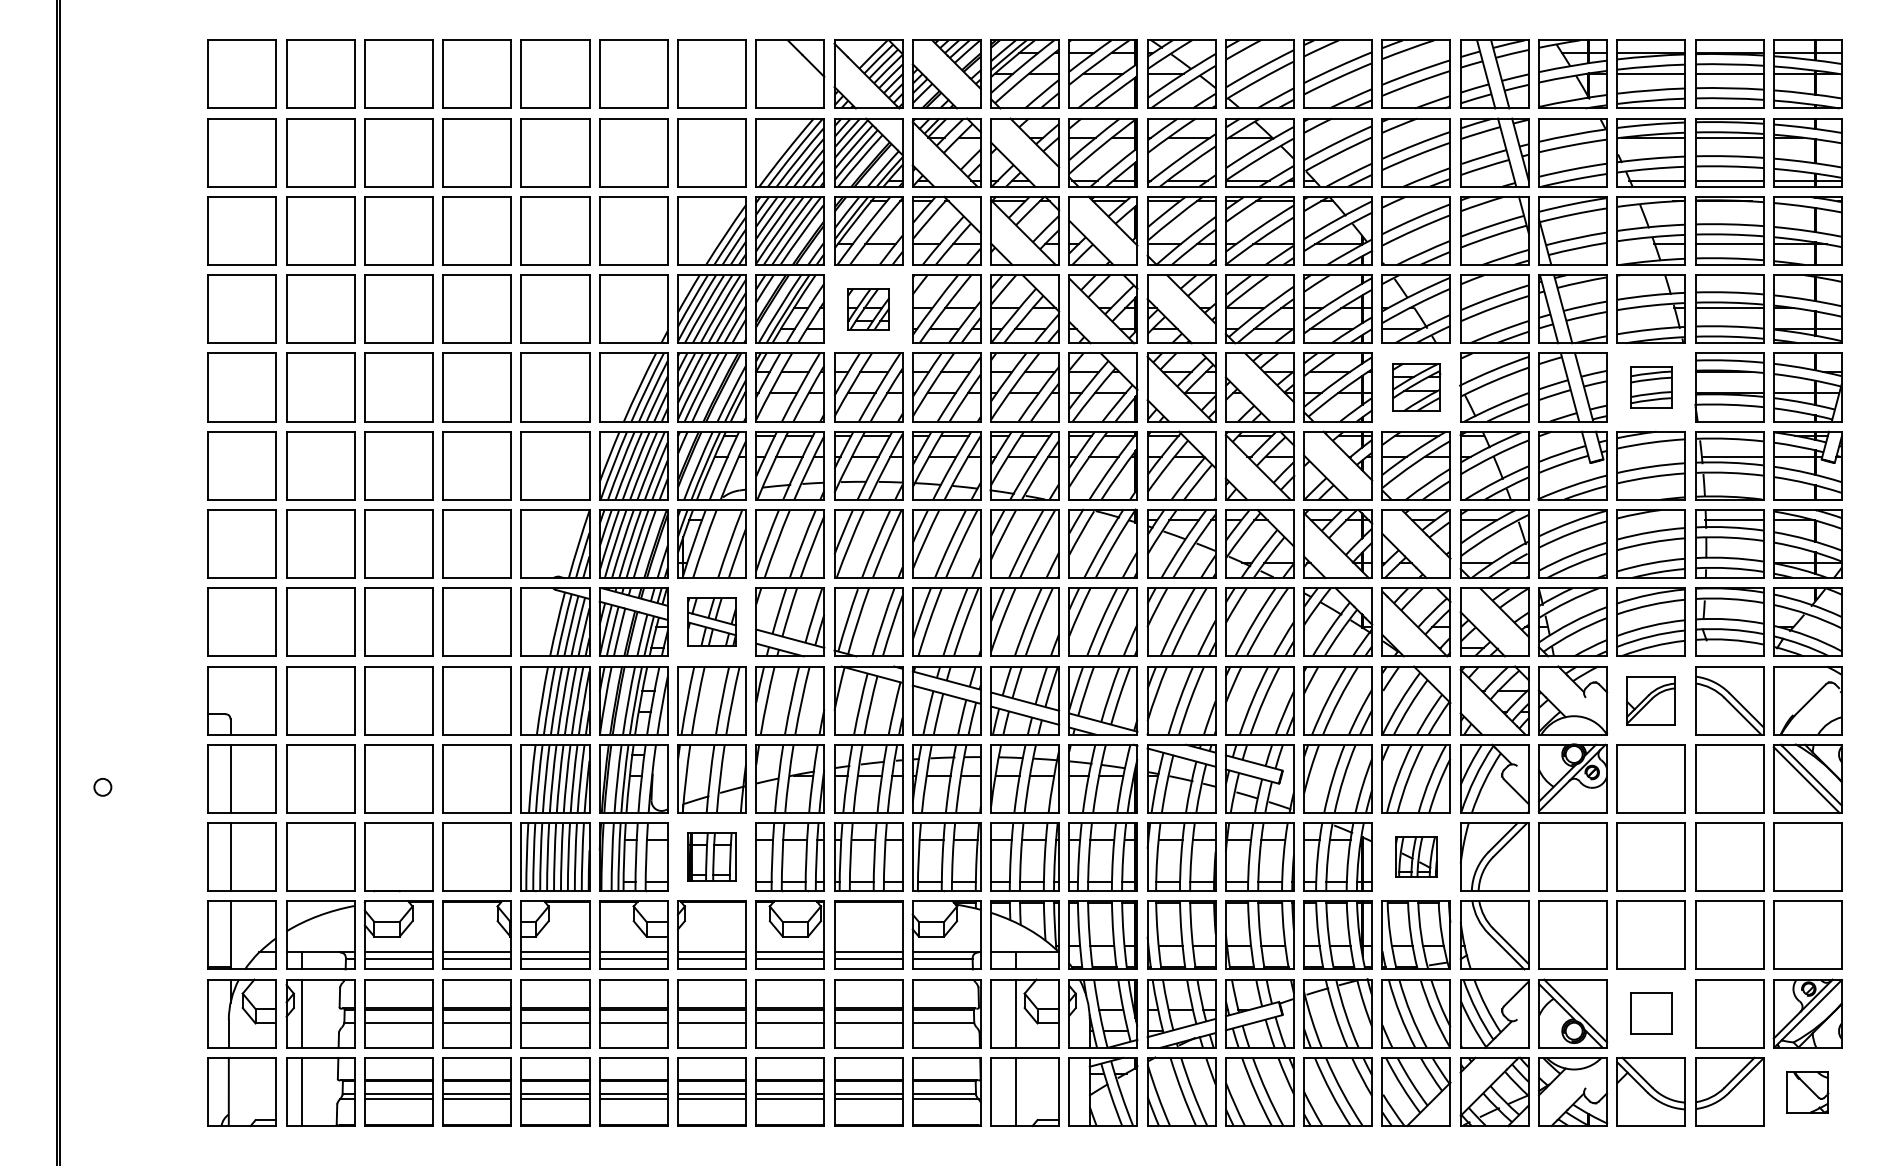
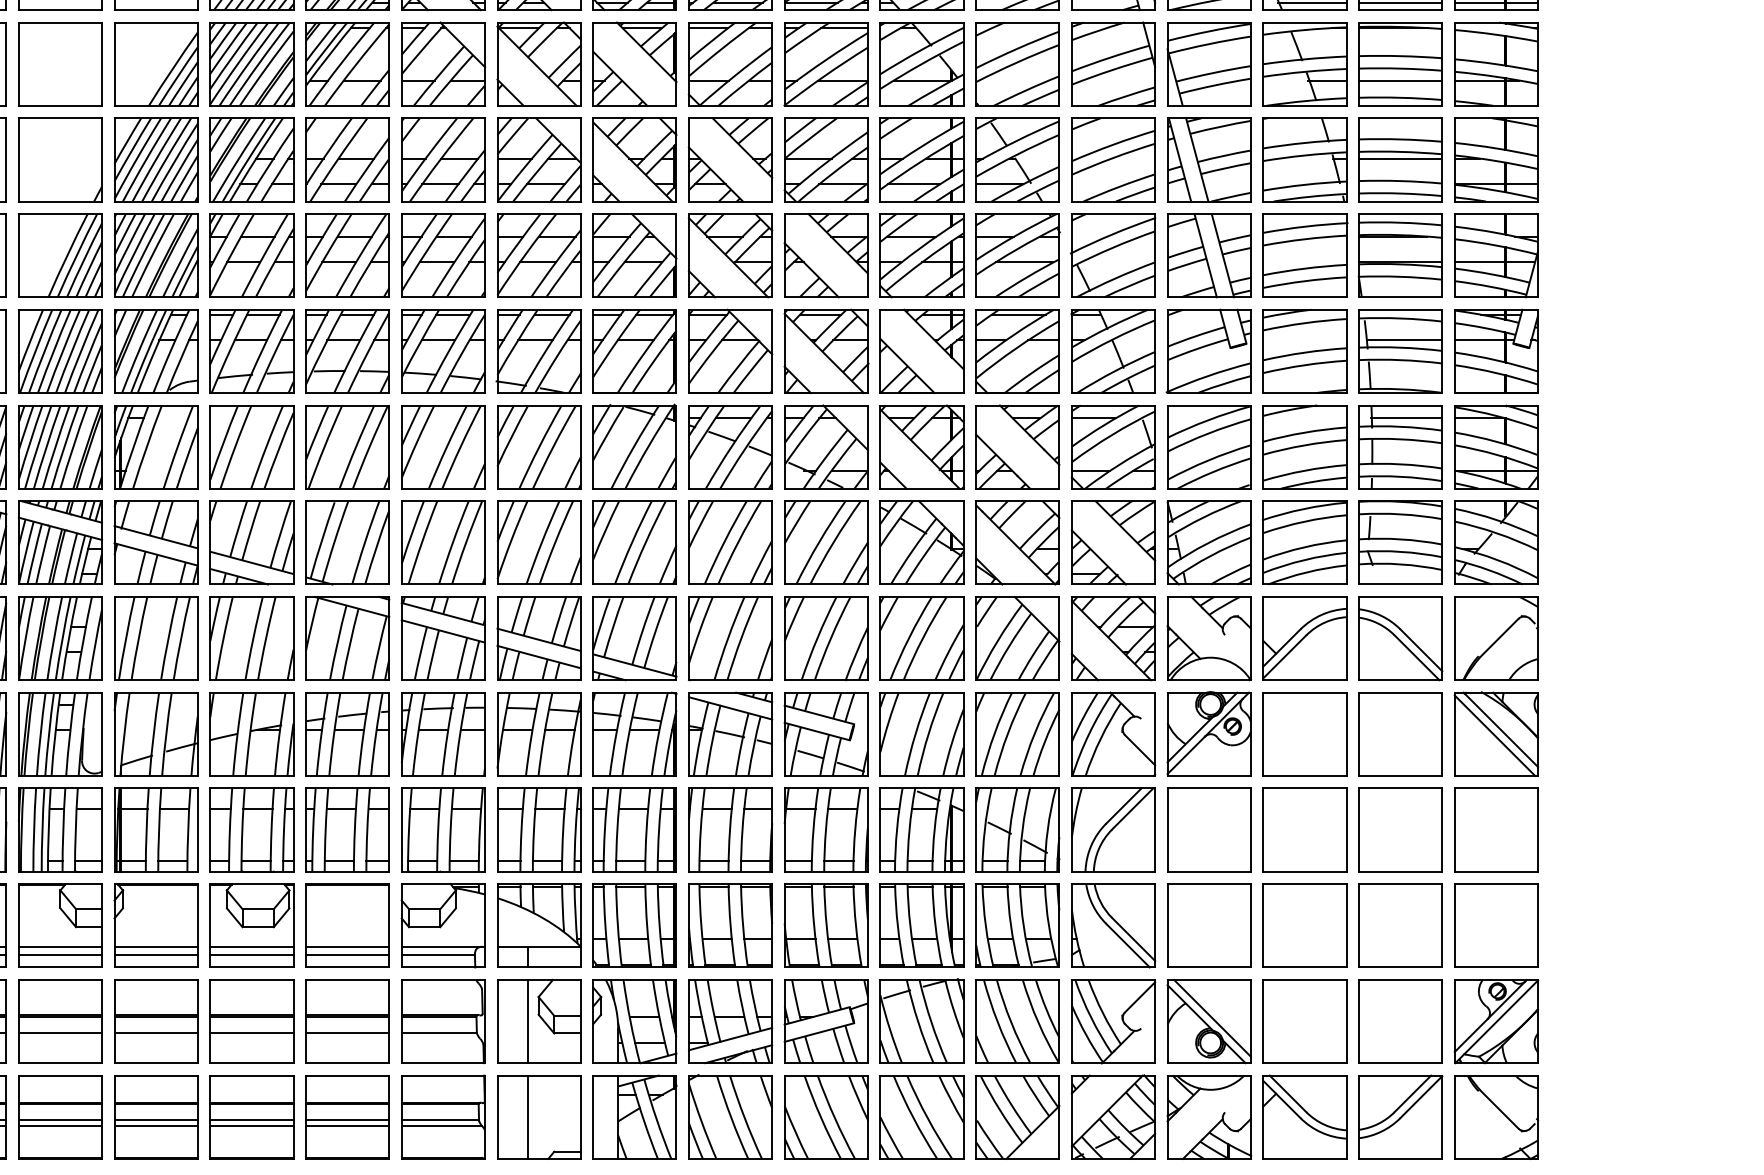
part: (868, 308) -> (347, 159), size x1.67
part: (1416, 387) -> (1017, 255), size x1.43
part: (1651, 387) -> (1305, 255), size x1.67
part: (712, 621) -> (156, 541), size x1.43
part: (1650, 700) -> (1304, 638), size x1.43
part: (711, 856) -> (155, 829), size x1.43
part: (1416, 856) -> (1017, 829), size x1.67
part: (1650, 1013) -> (1304, 1021), size x1.67
part: (1807, 1092) -> (1496, 1117), size x1.67

